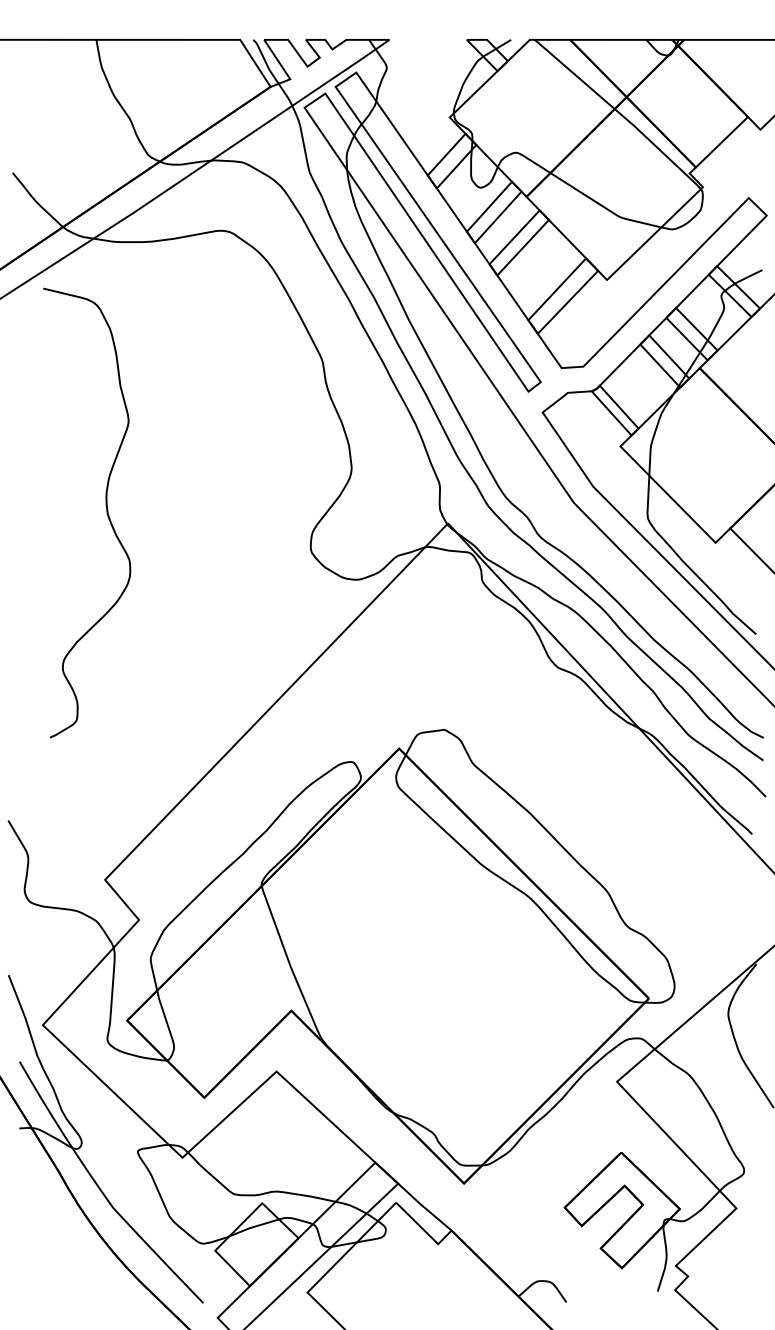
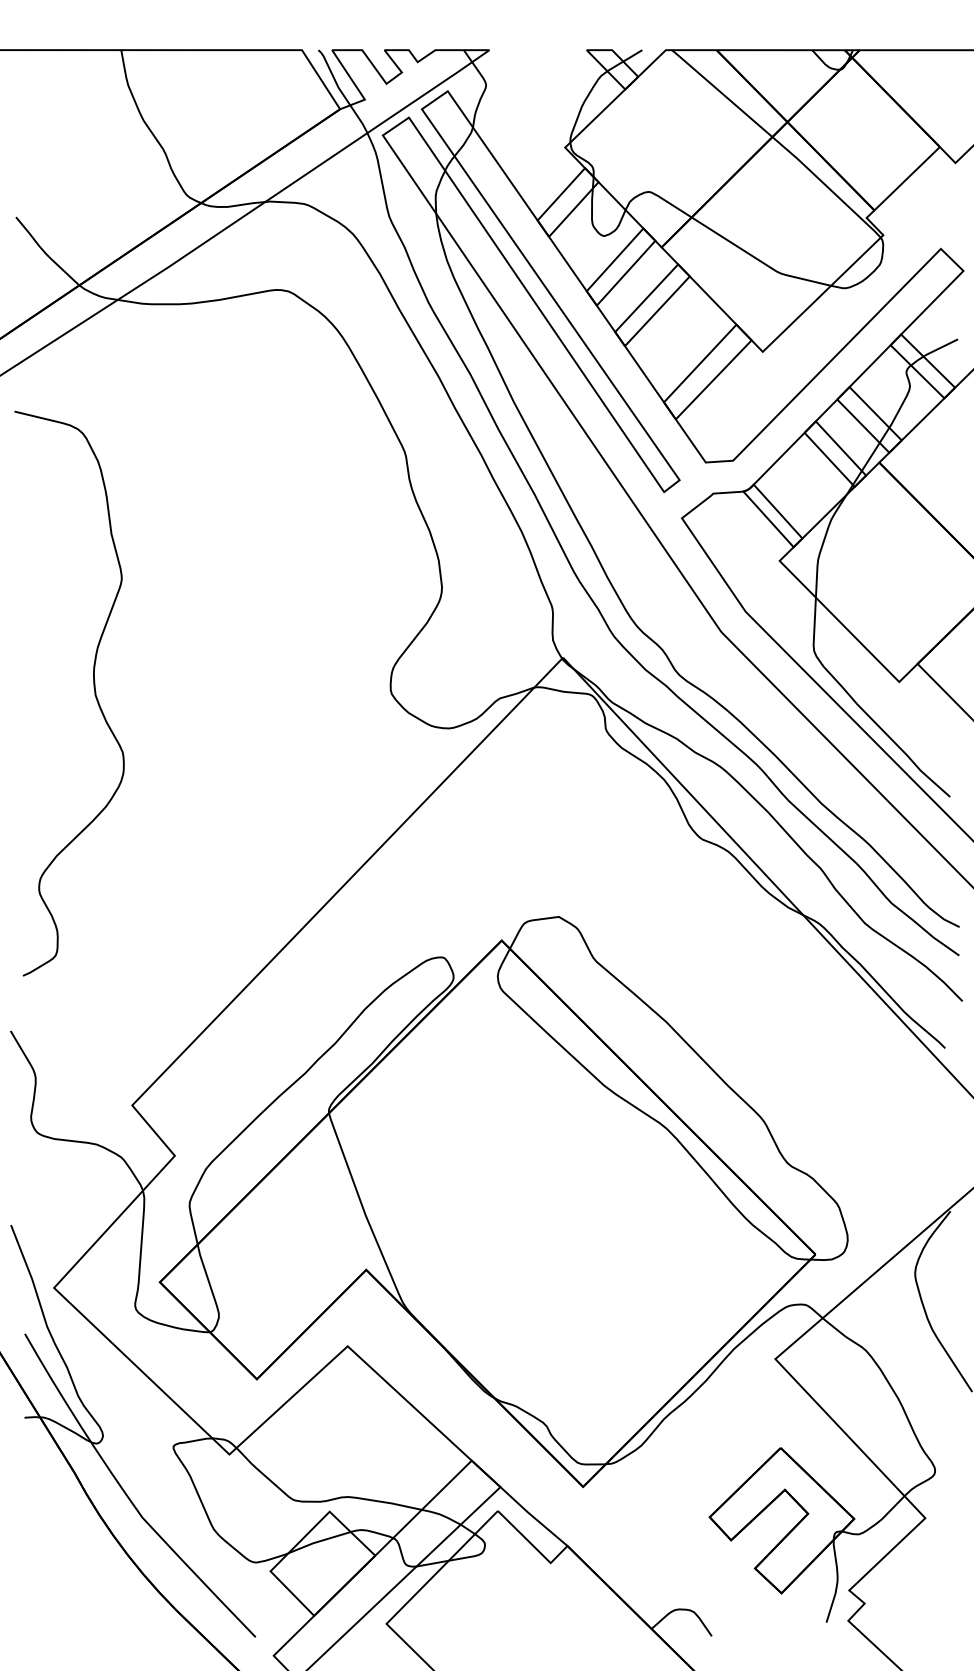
curve: (106, 508) -> (93, 687), moved

